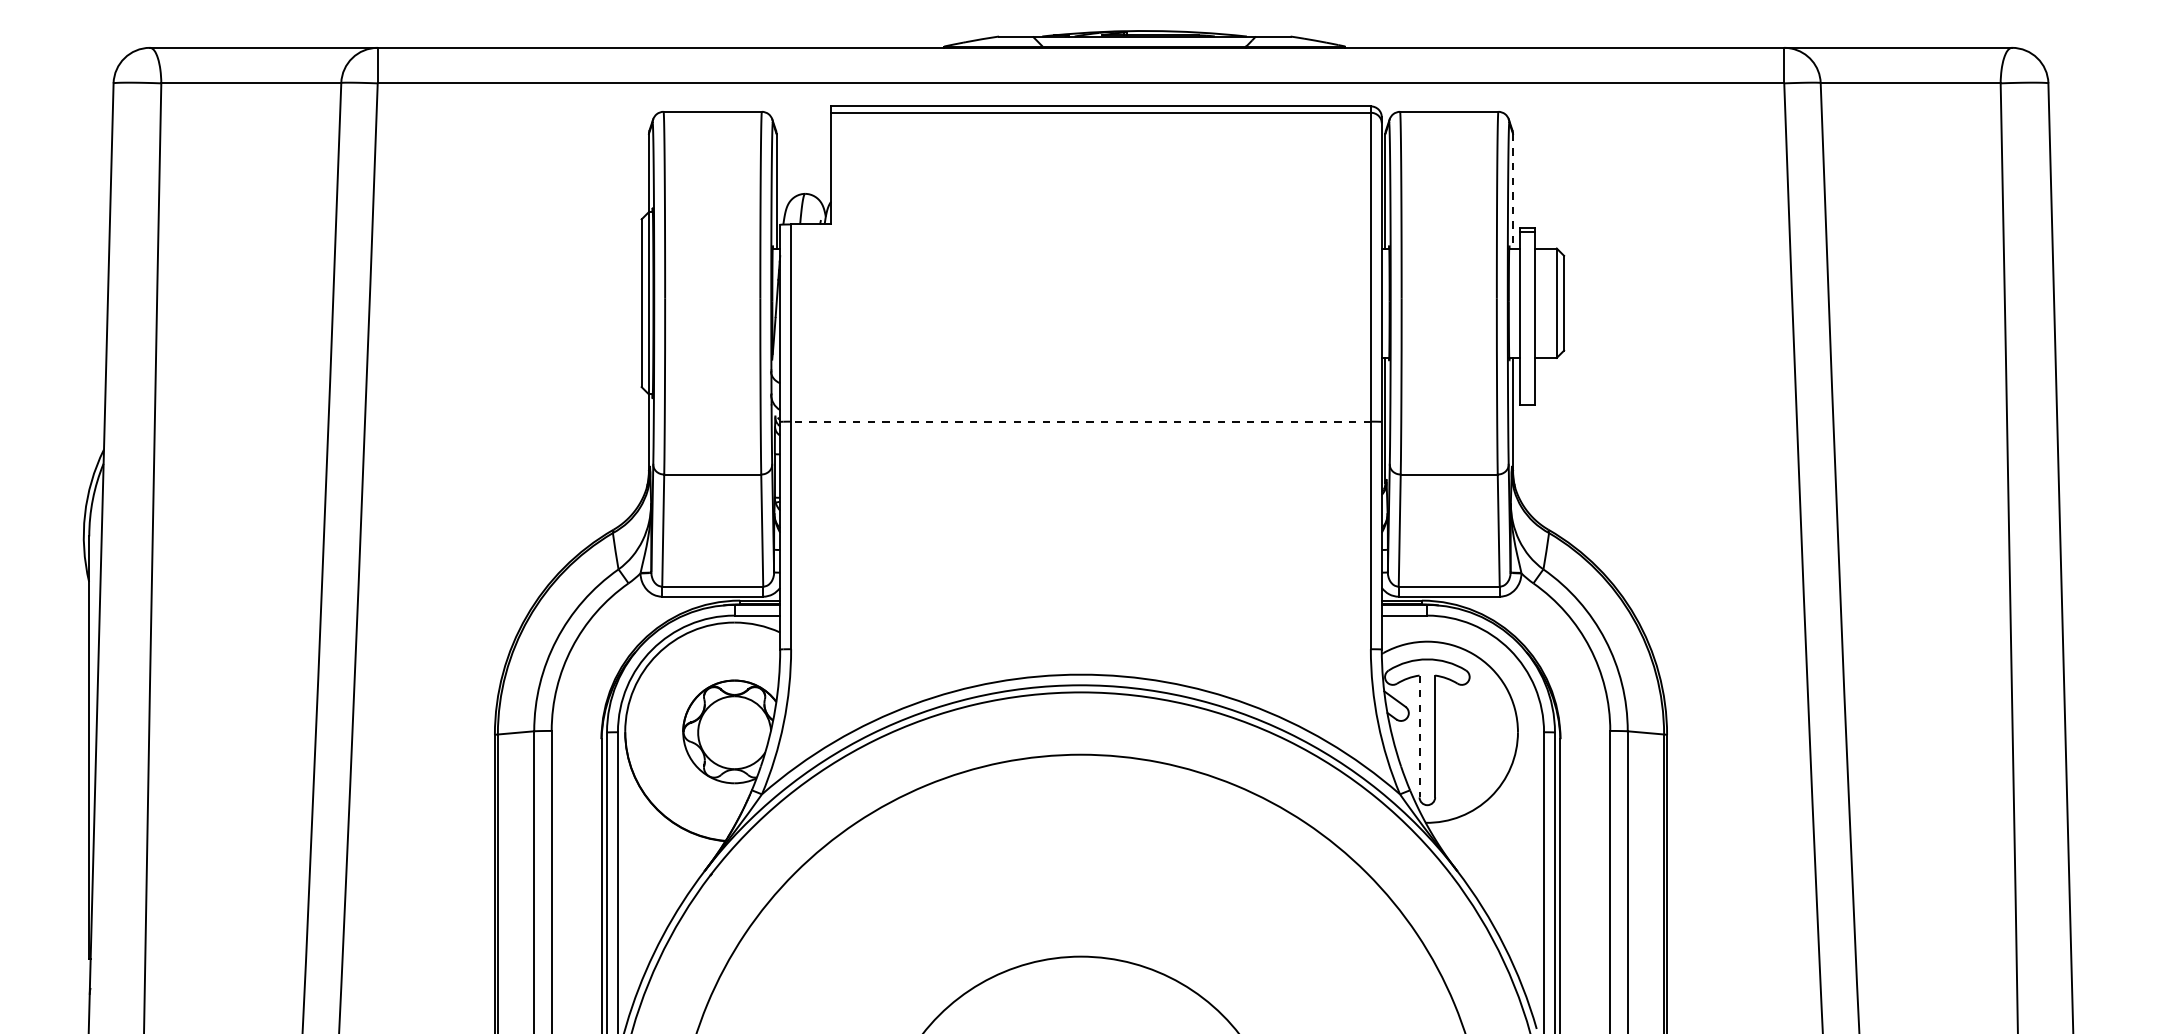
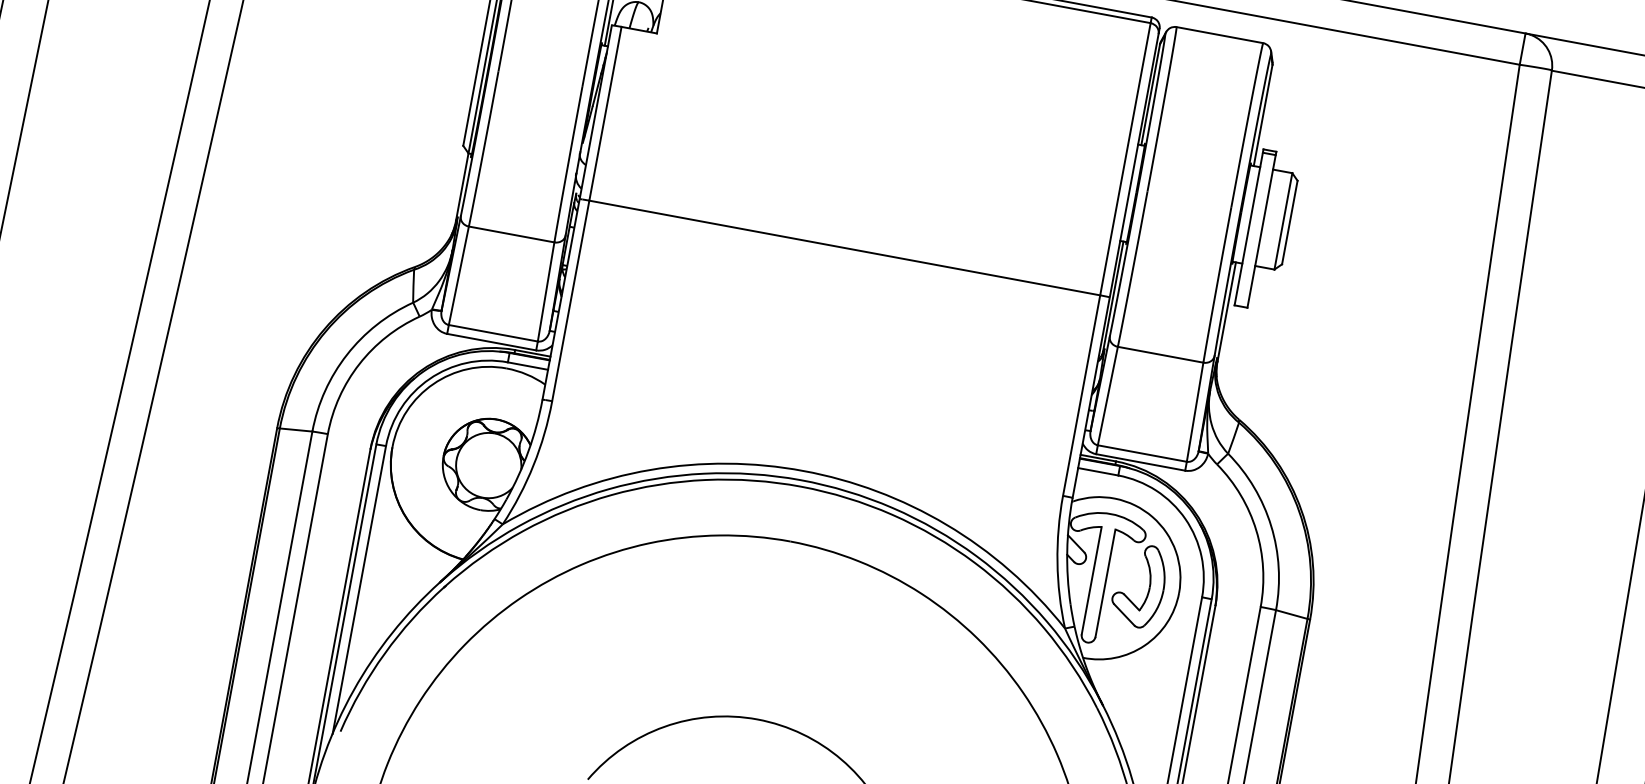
line: (1513, 191) -> (1263, 115), dashed -> solid
line: (1081, 421) -> (845, 247), dashed -> solid
part: (1483, 732) -> (1148, 587), added
line: (1419, 736) -> (1091, 580), dashed -> solid

